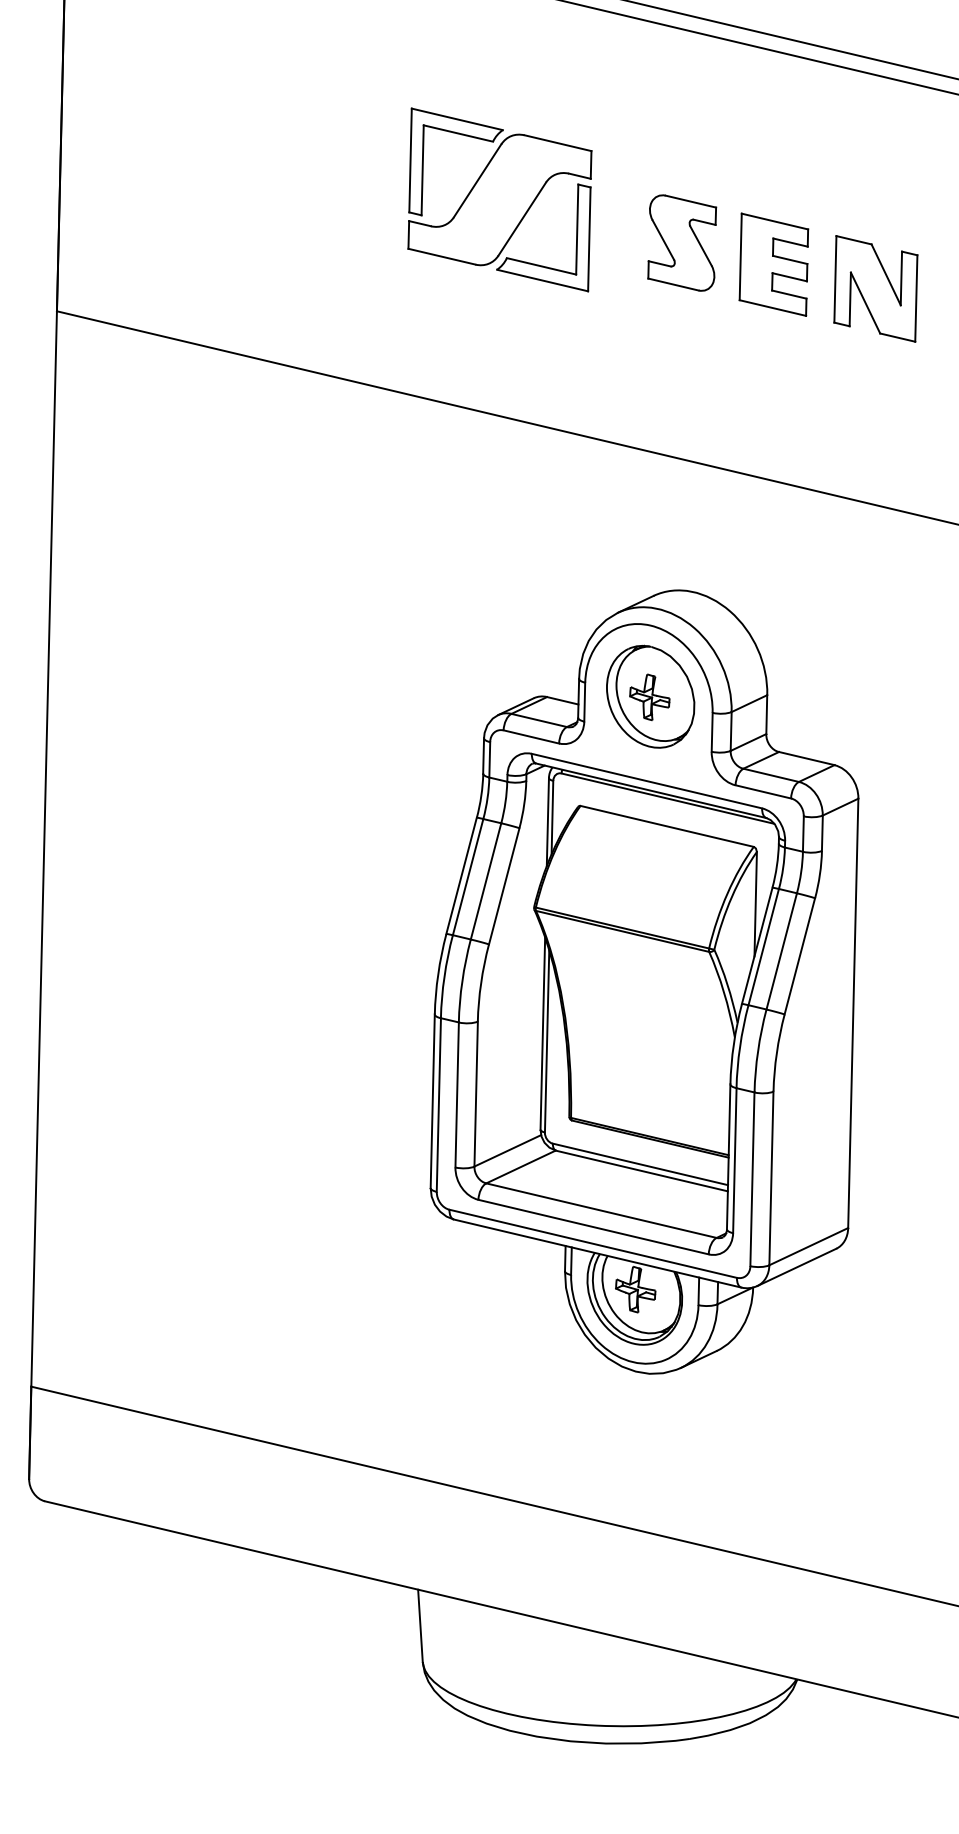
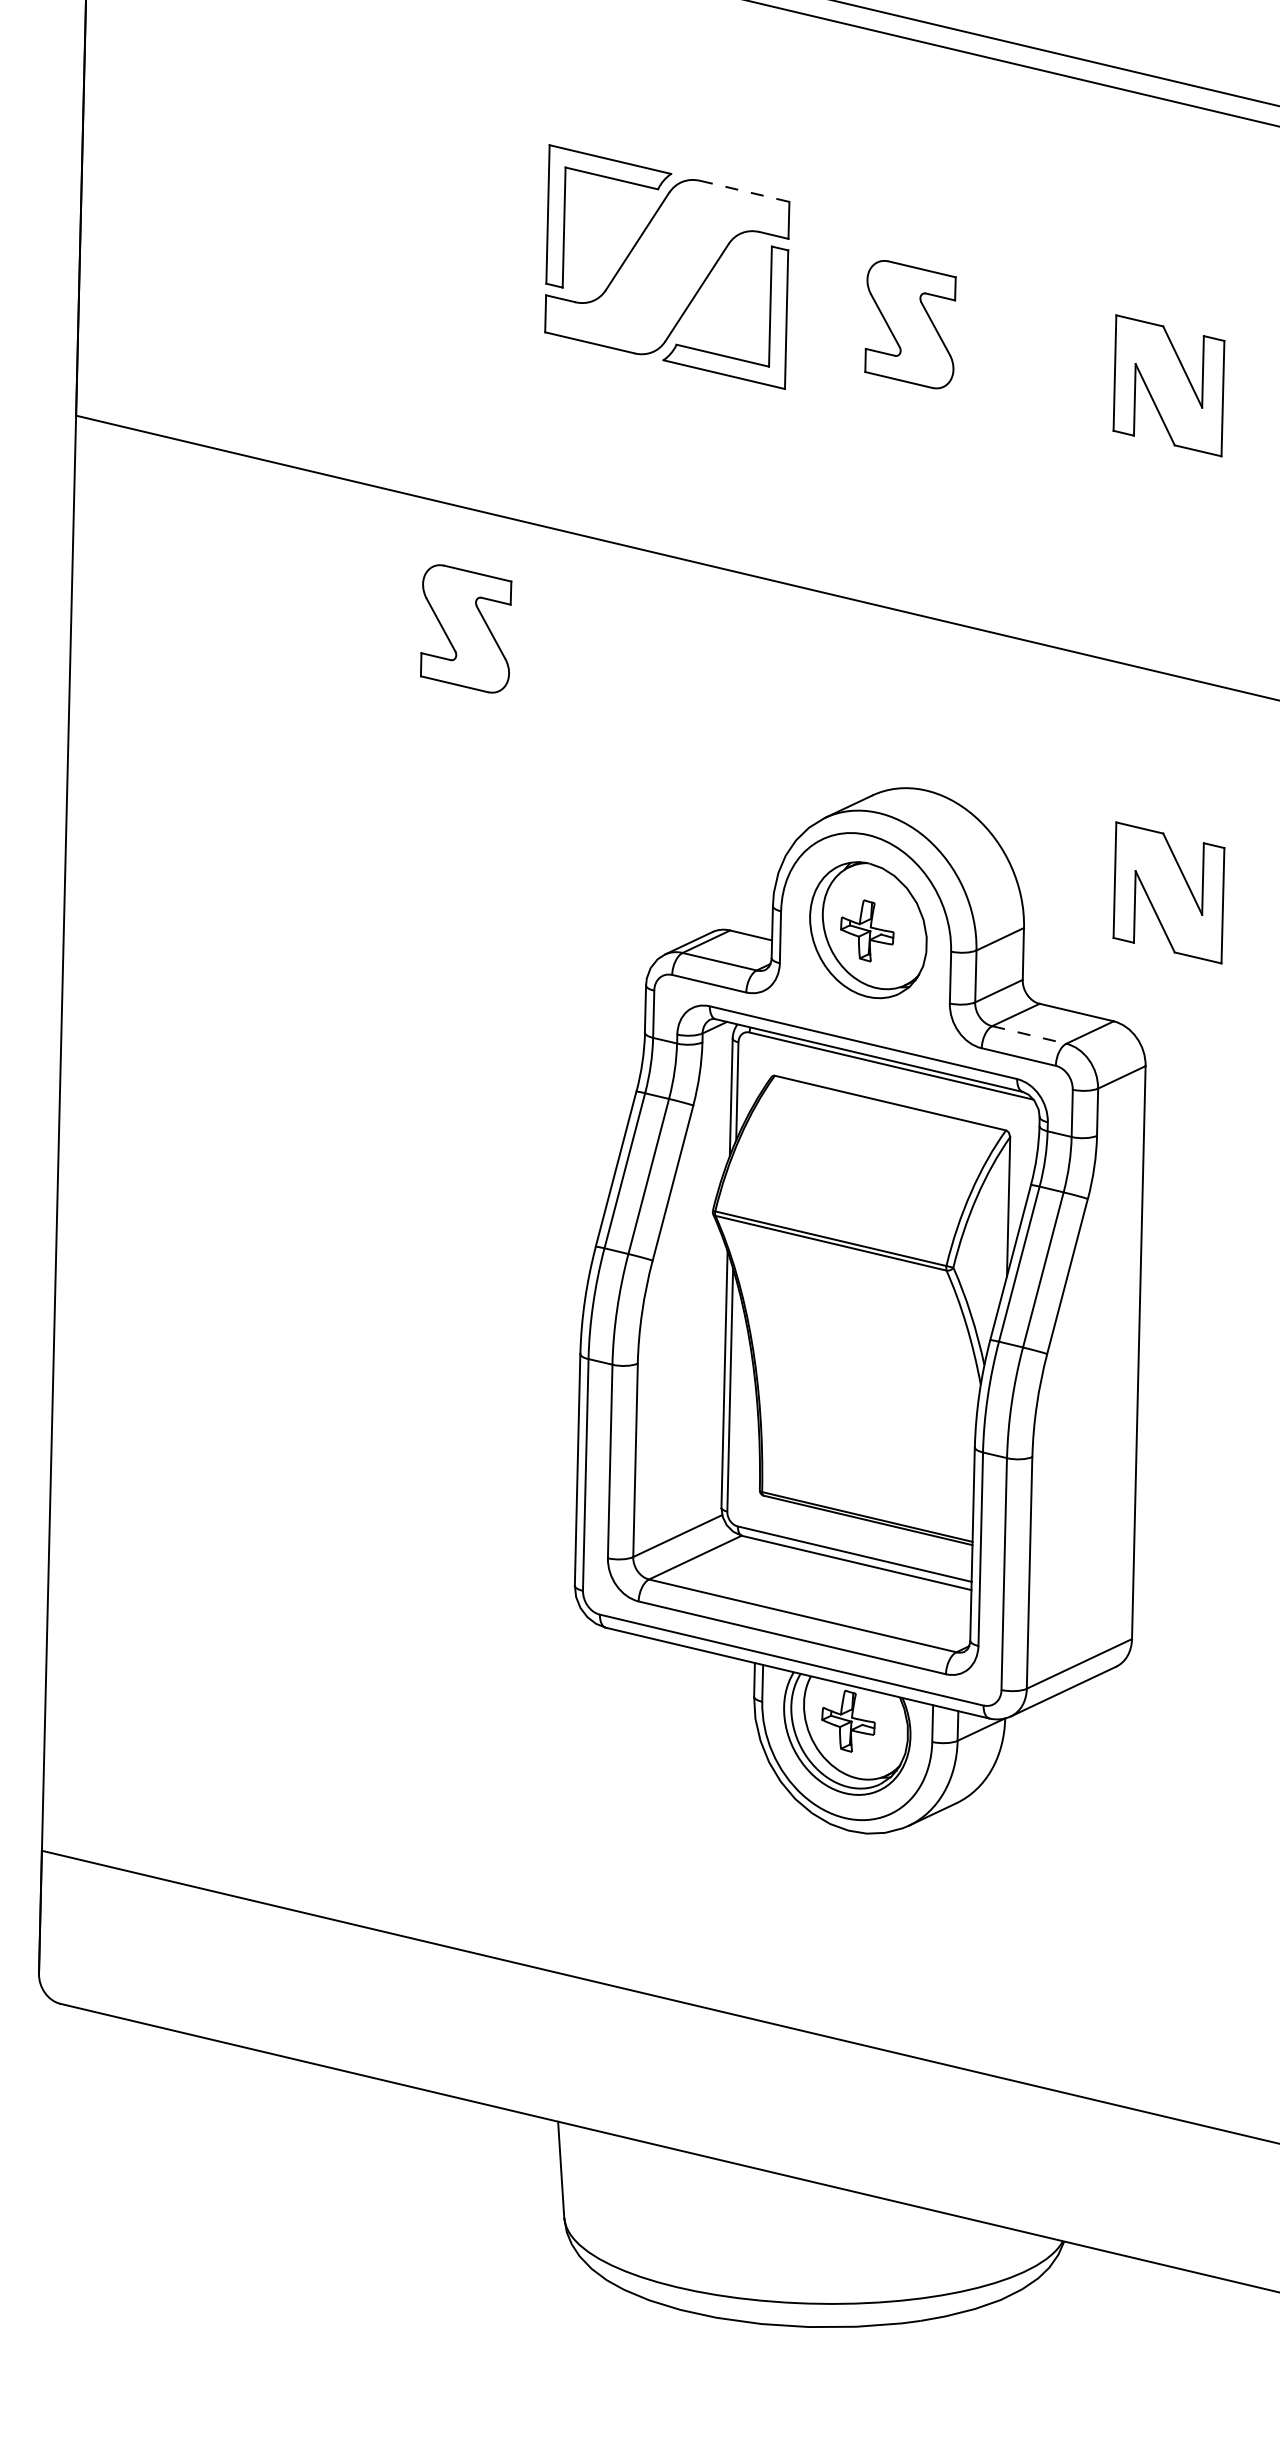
line: (558, 143) -> (745, 191), solid -> dashed
part: (773, 264) -> (1032, 353), removed
part: (349, 470) -> (466, 628), added
part: (875, 668) -> (1168, 892), added
line: (771, 775) -> (1029, 1035), solid -> dashed

